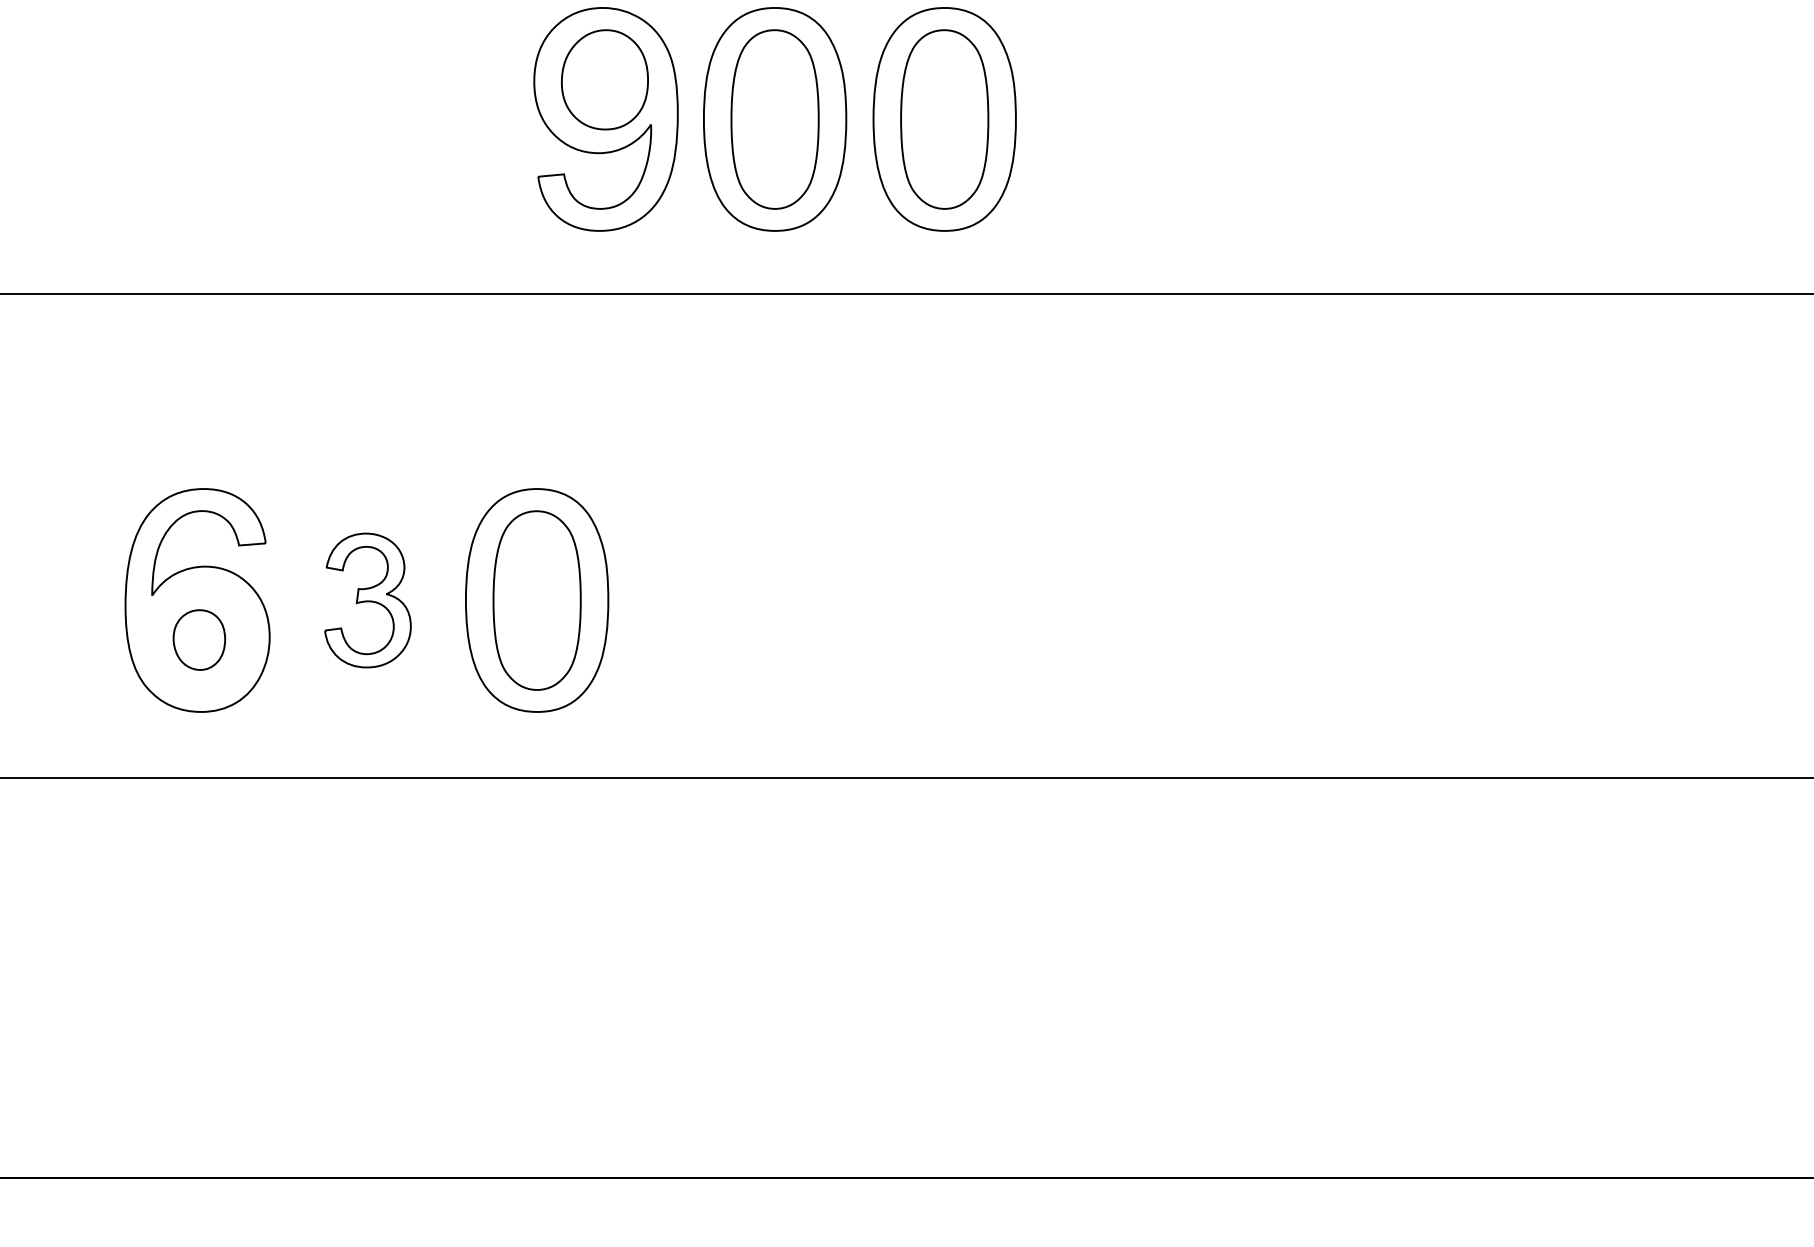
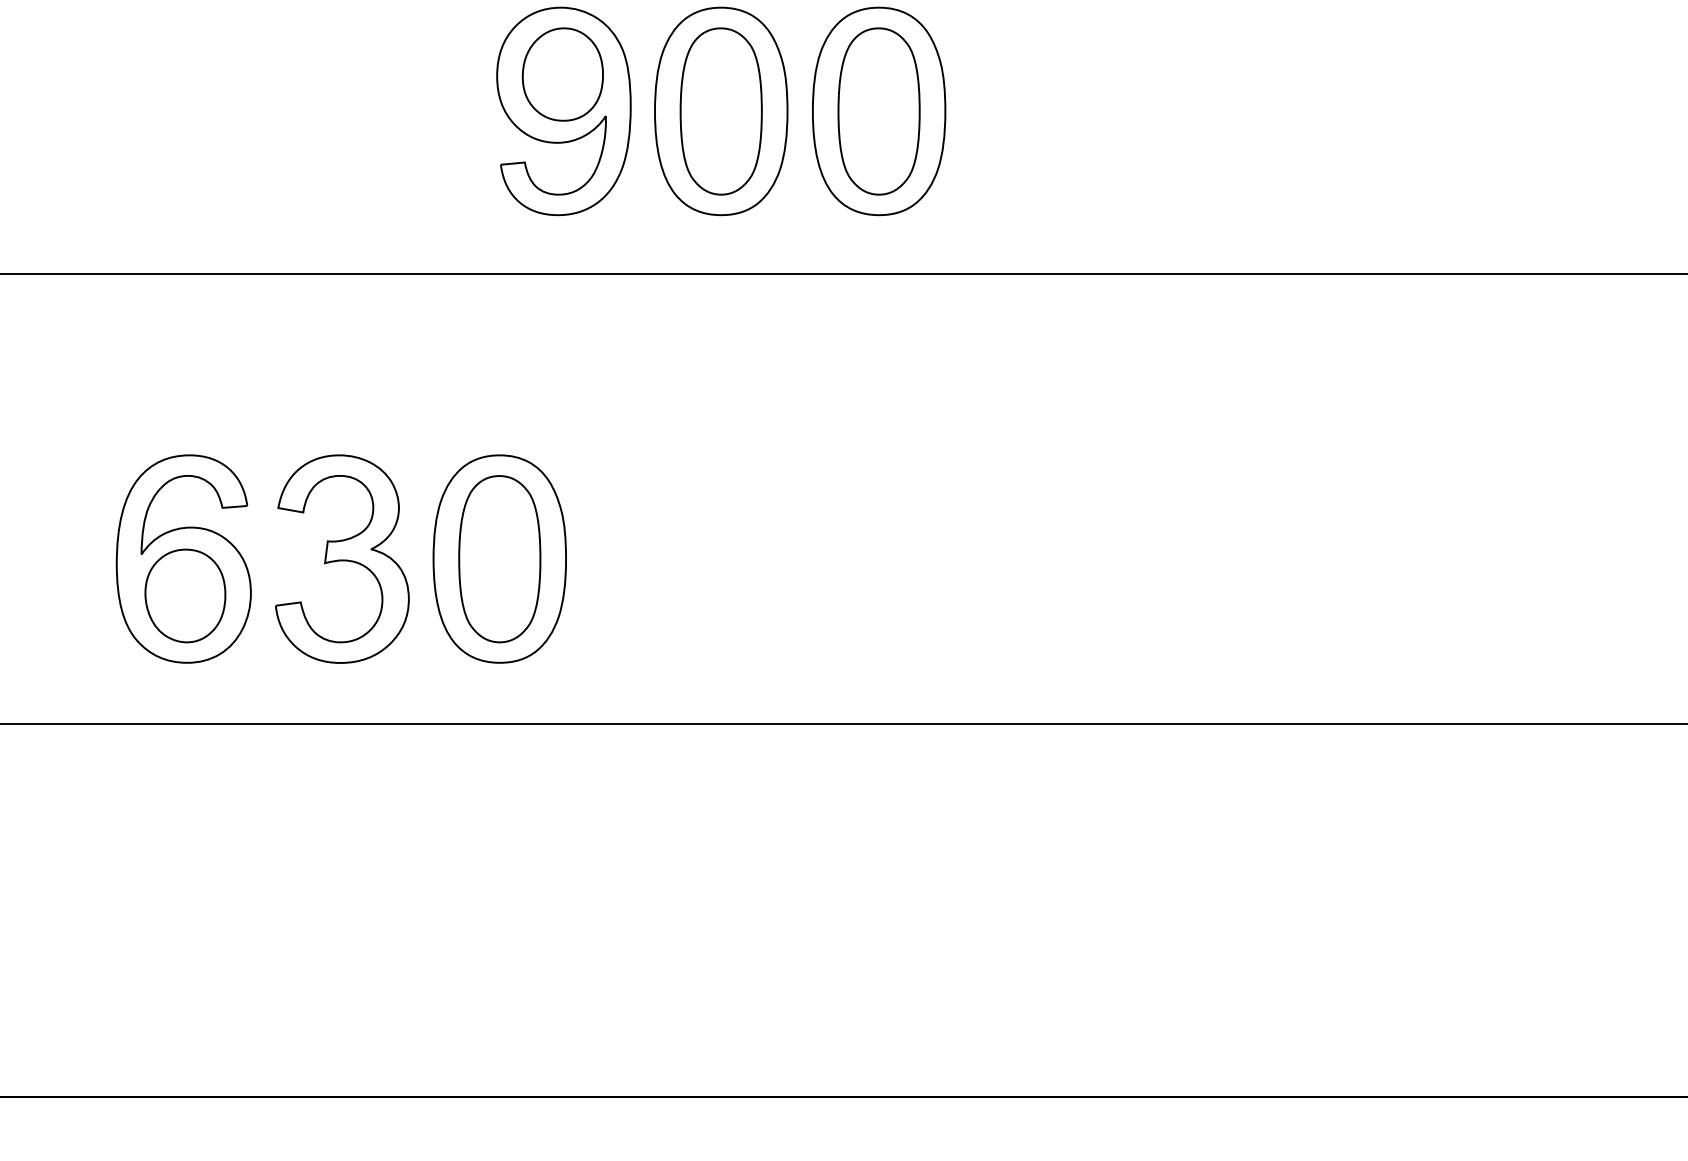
part: (367, 600) -> (341, 559), size x1.67
part: (199, 639) -> (185, 595), size x1.67

